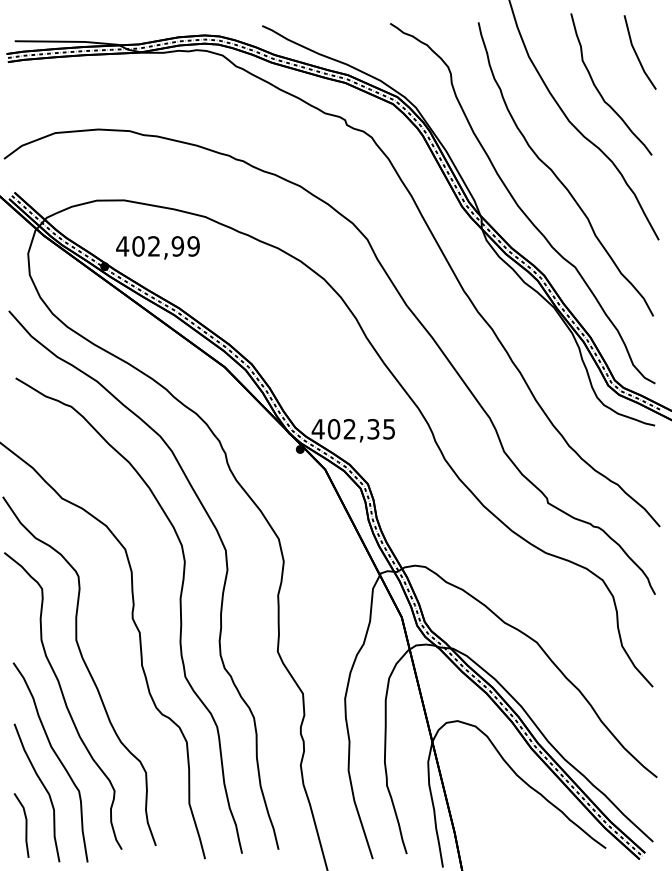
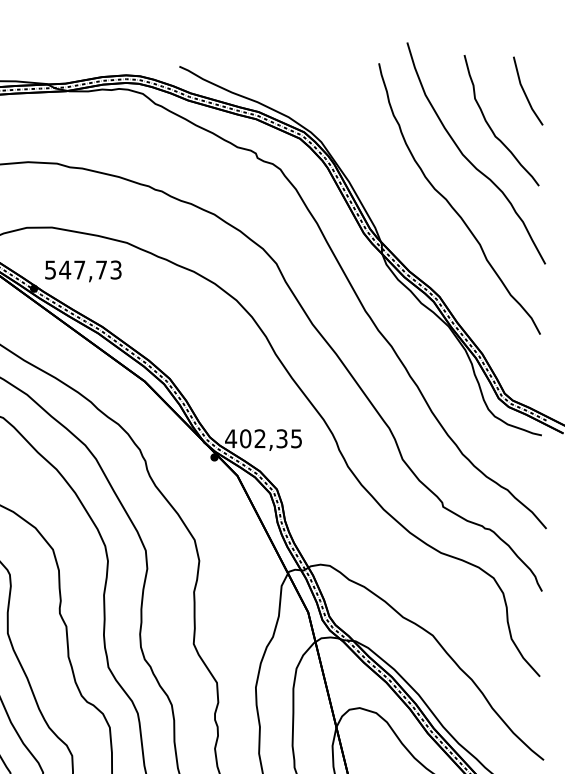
curve: (518, 204) -> (415, 231), removed
text: (157, 246) -> (82, 270), 402,99 -> 547,73

